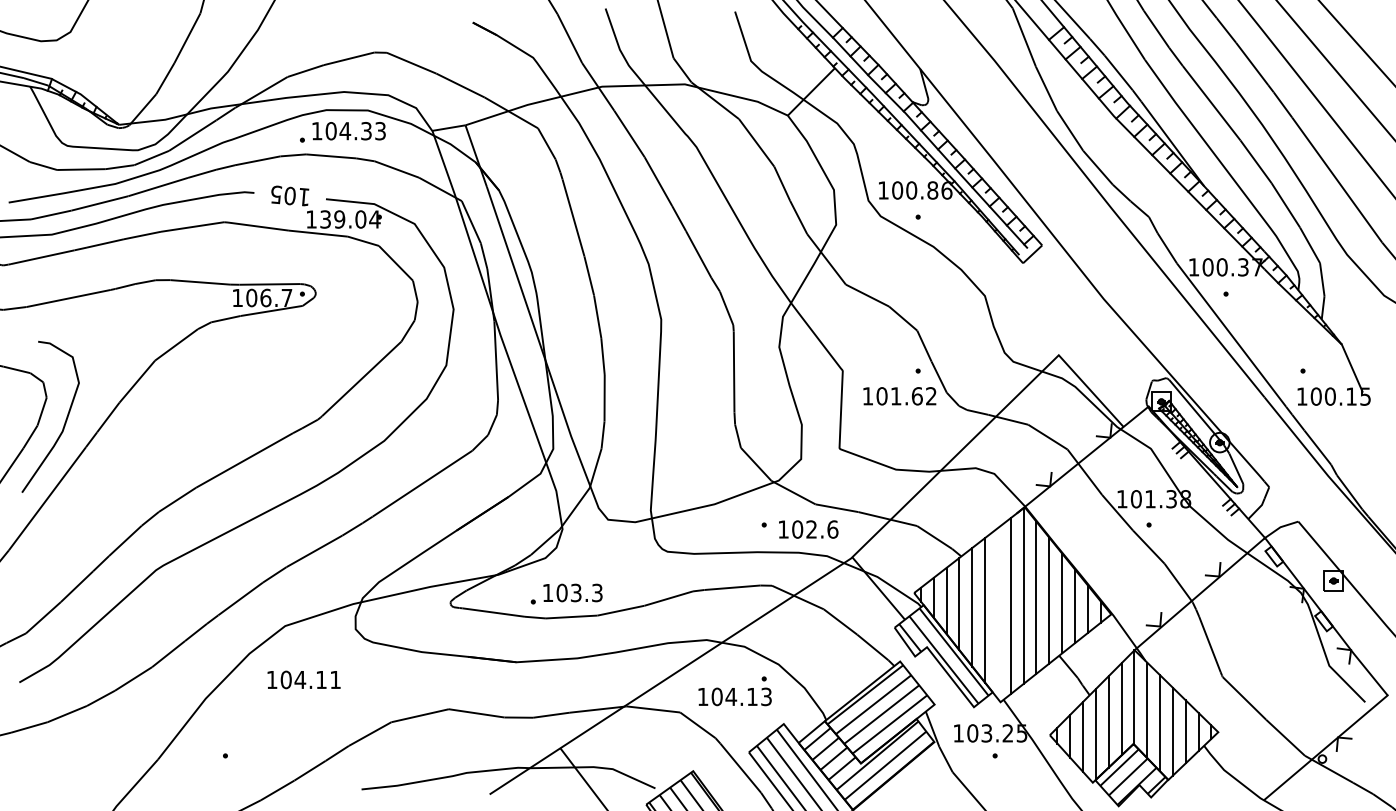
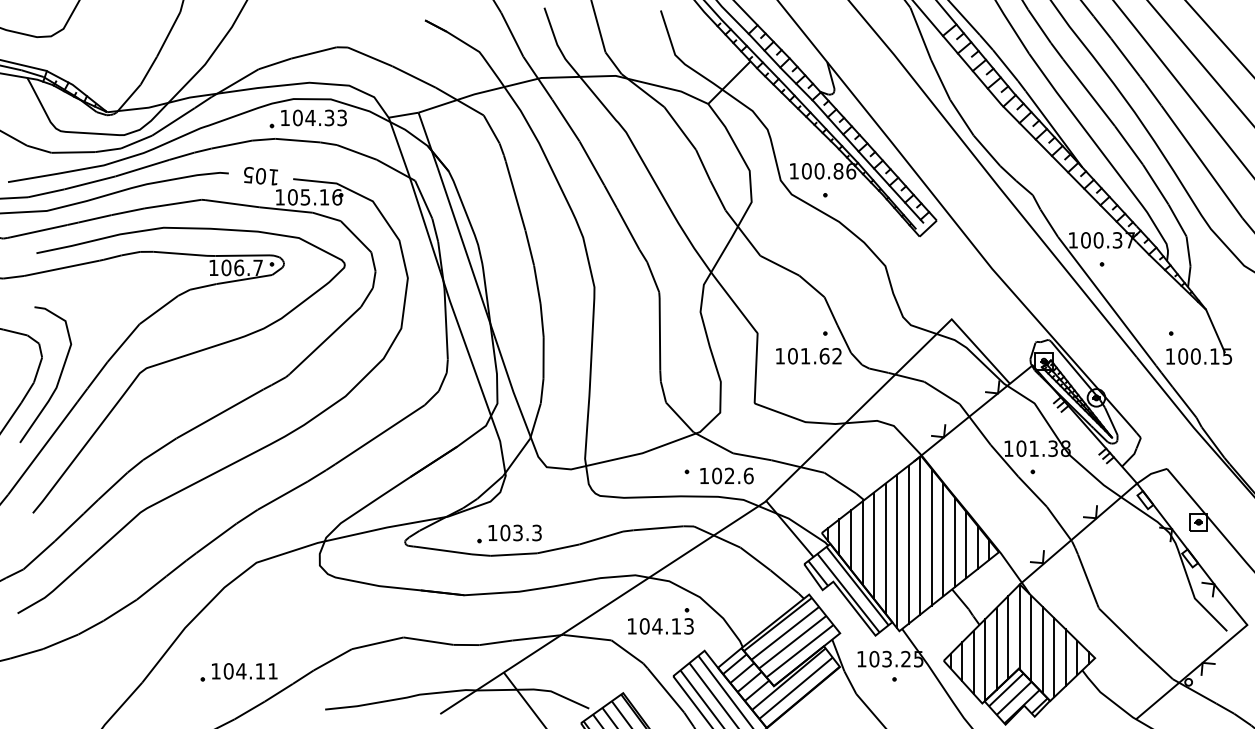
text: (350, 219) -> (315, 197), 139.04 -> 105.16
curve: (204, 397) -> (183, 357), added
line: (997, 613) -> (896, 551), added
text: (303, 679) -> (244, 670), moved

